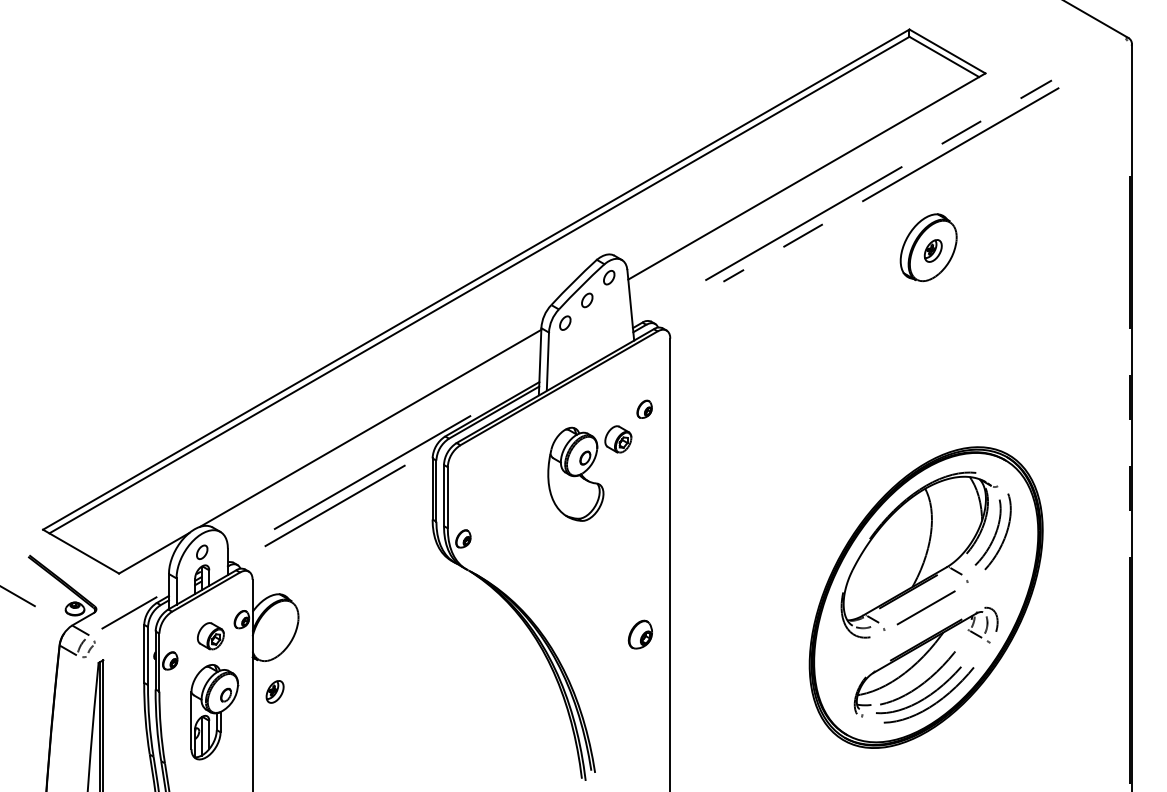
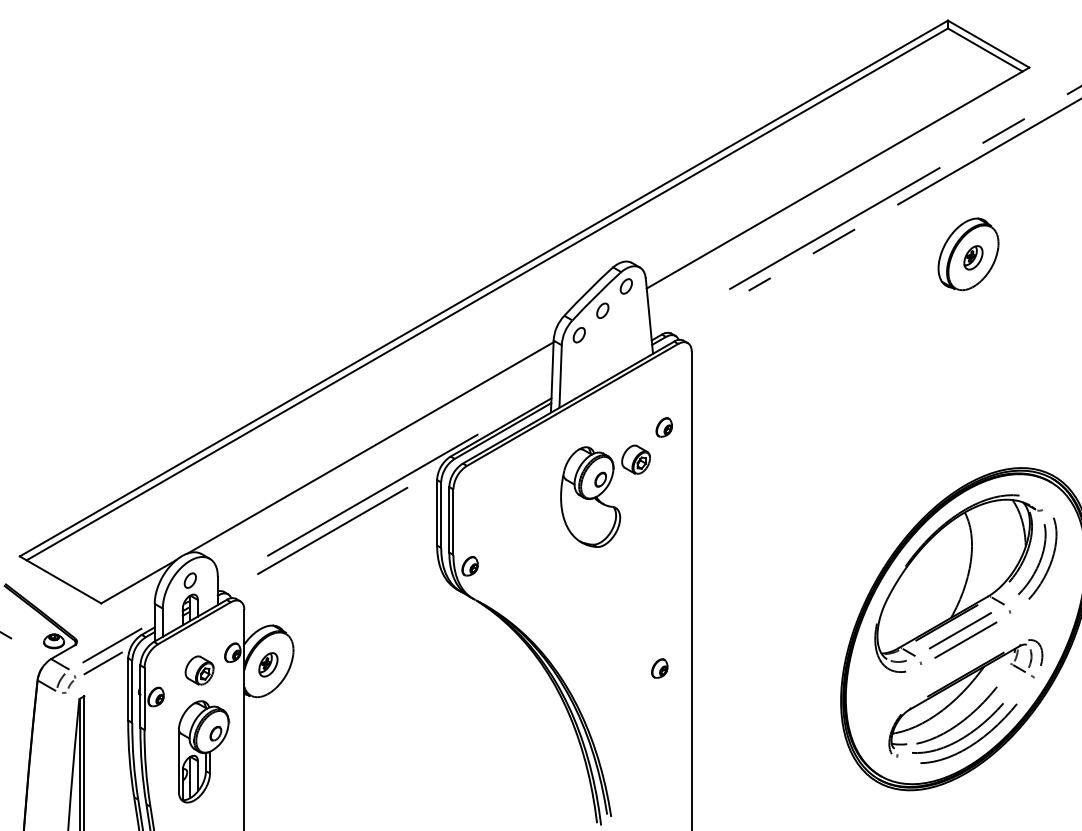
line: (920, 598) -> (959, 630), added
line: (120, 629) -> (102, 663), added
part: (640, 633) -> (659, 667), size x0.62
part: (274, 691) -> (267, 664), moved

